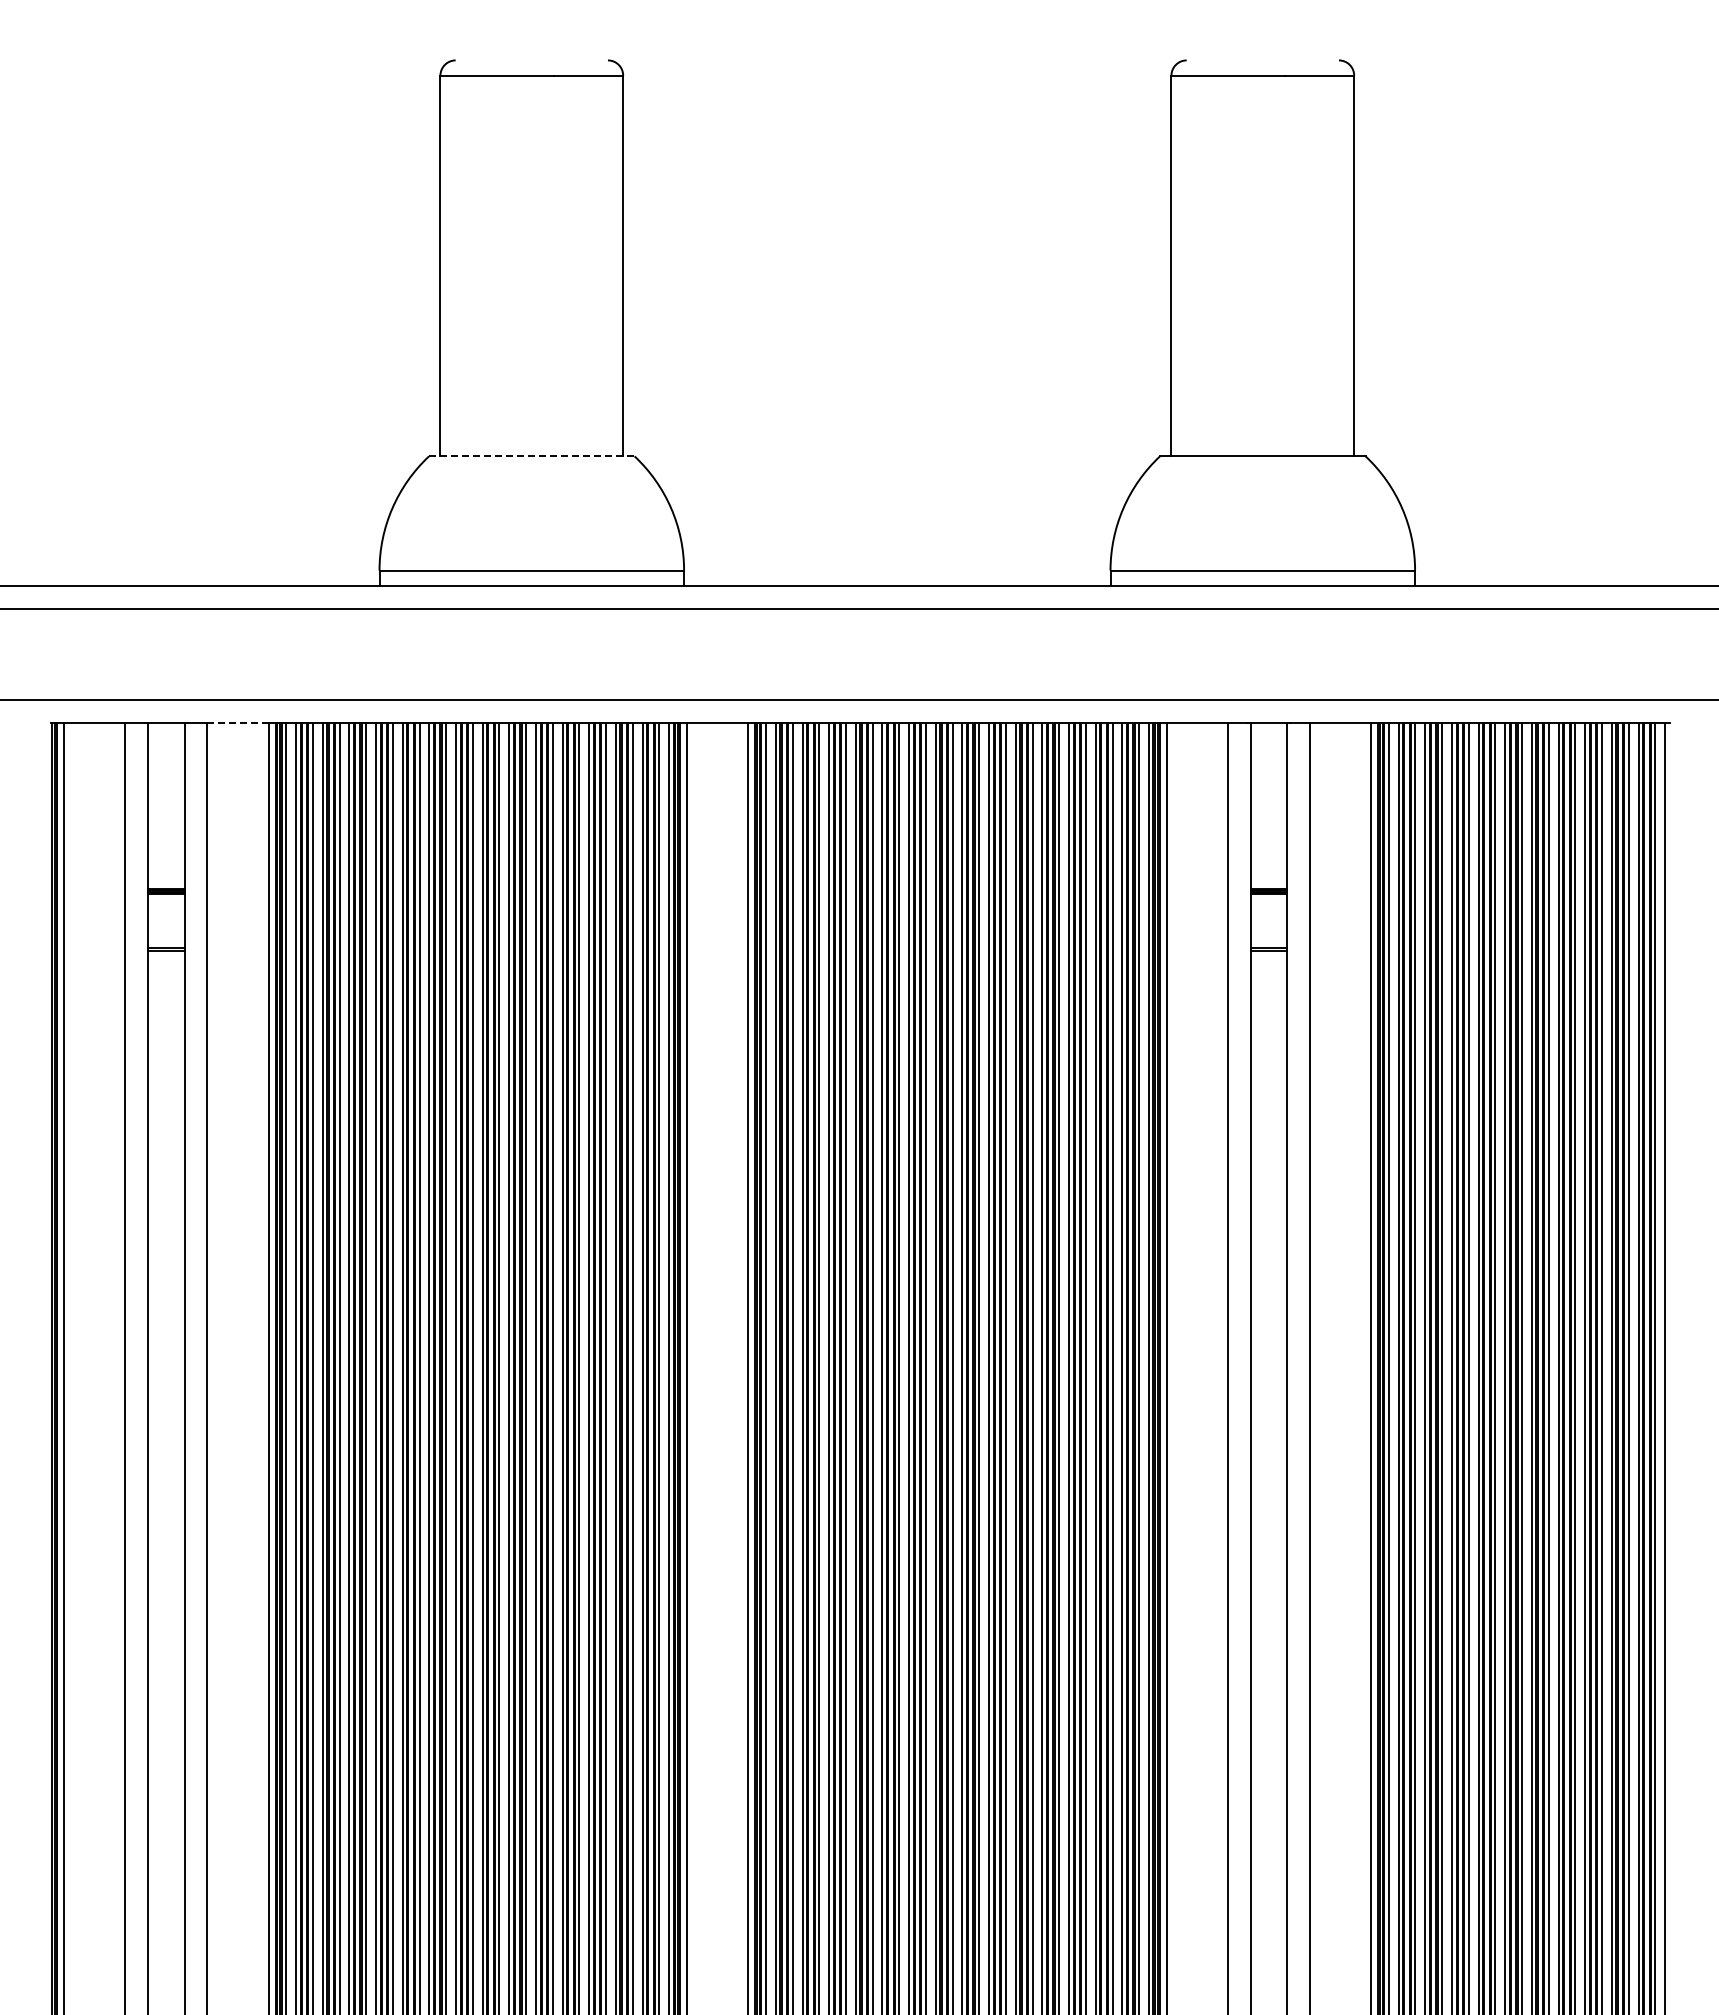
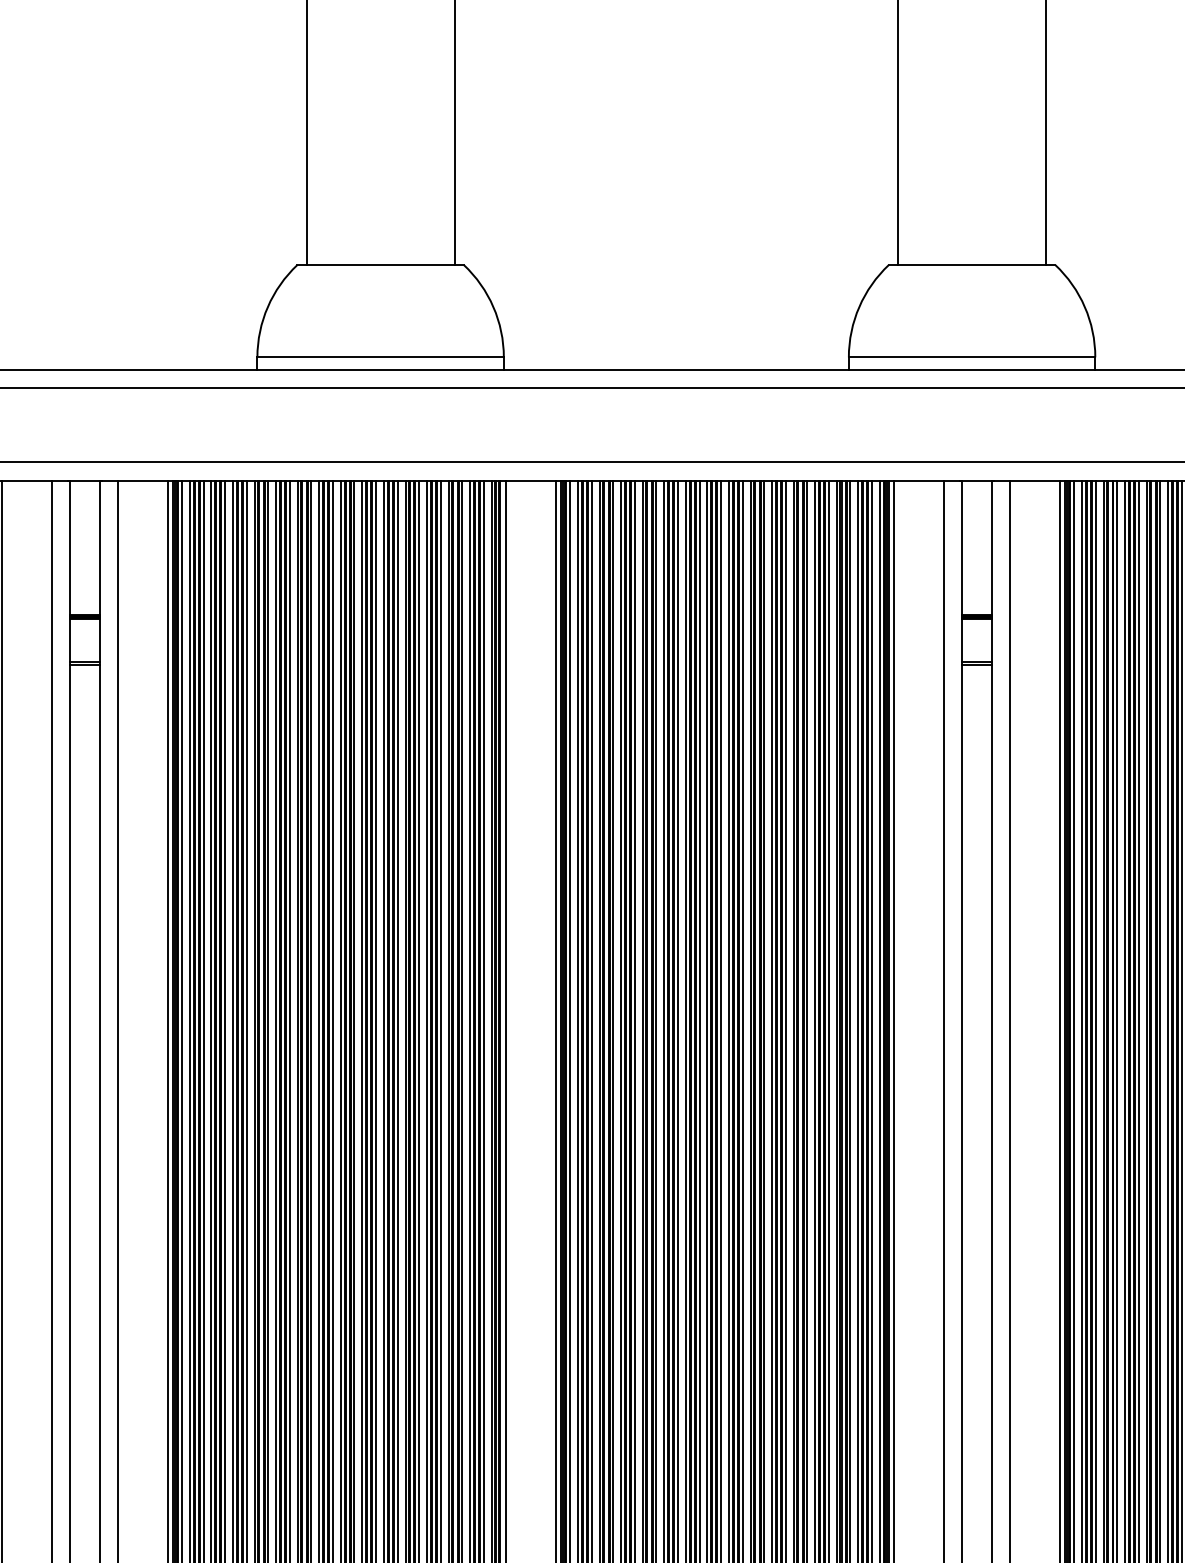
line: (531, 456) -> (380, 265), dashed -> solid
line: (238, 722) -> (143, 480), dashed -> solid

